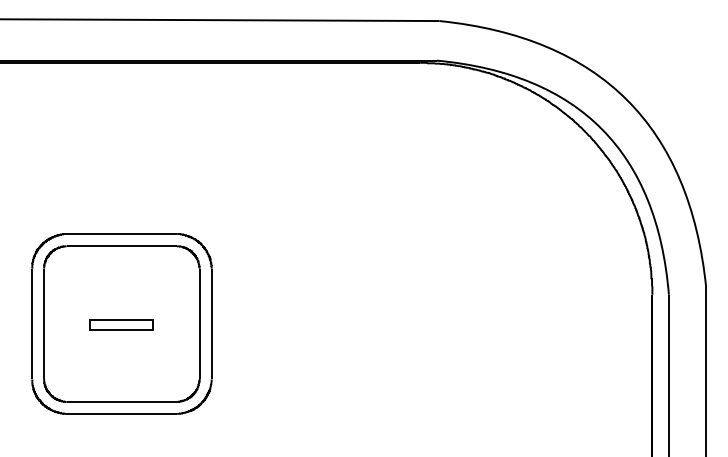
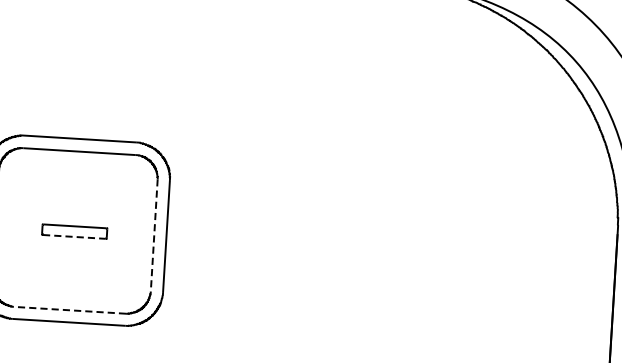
line: (199, 324) -> (154, 236), solid -> dashed
line: (121, 330) -> (74, 237), solid -> dashed
line: (121, 401) -> (69, 309), solid -> dashed

